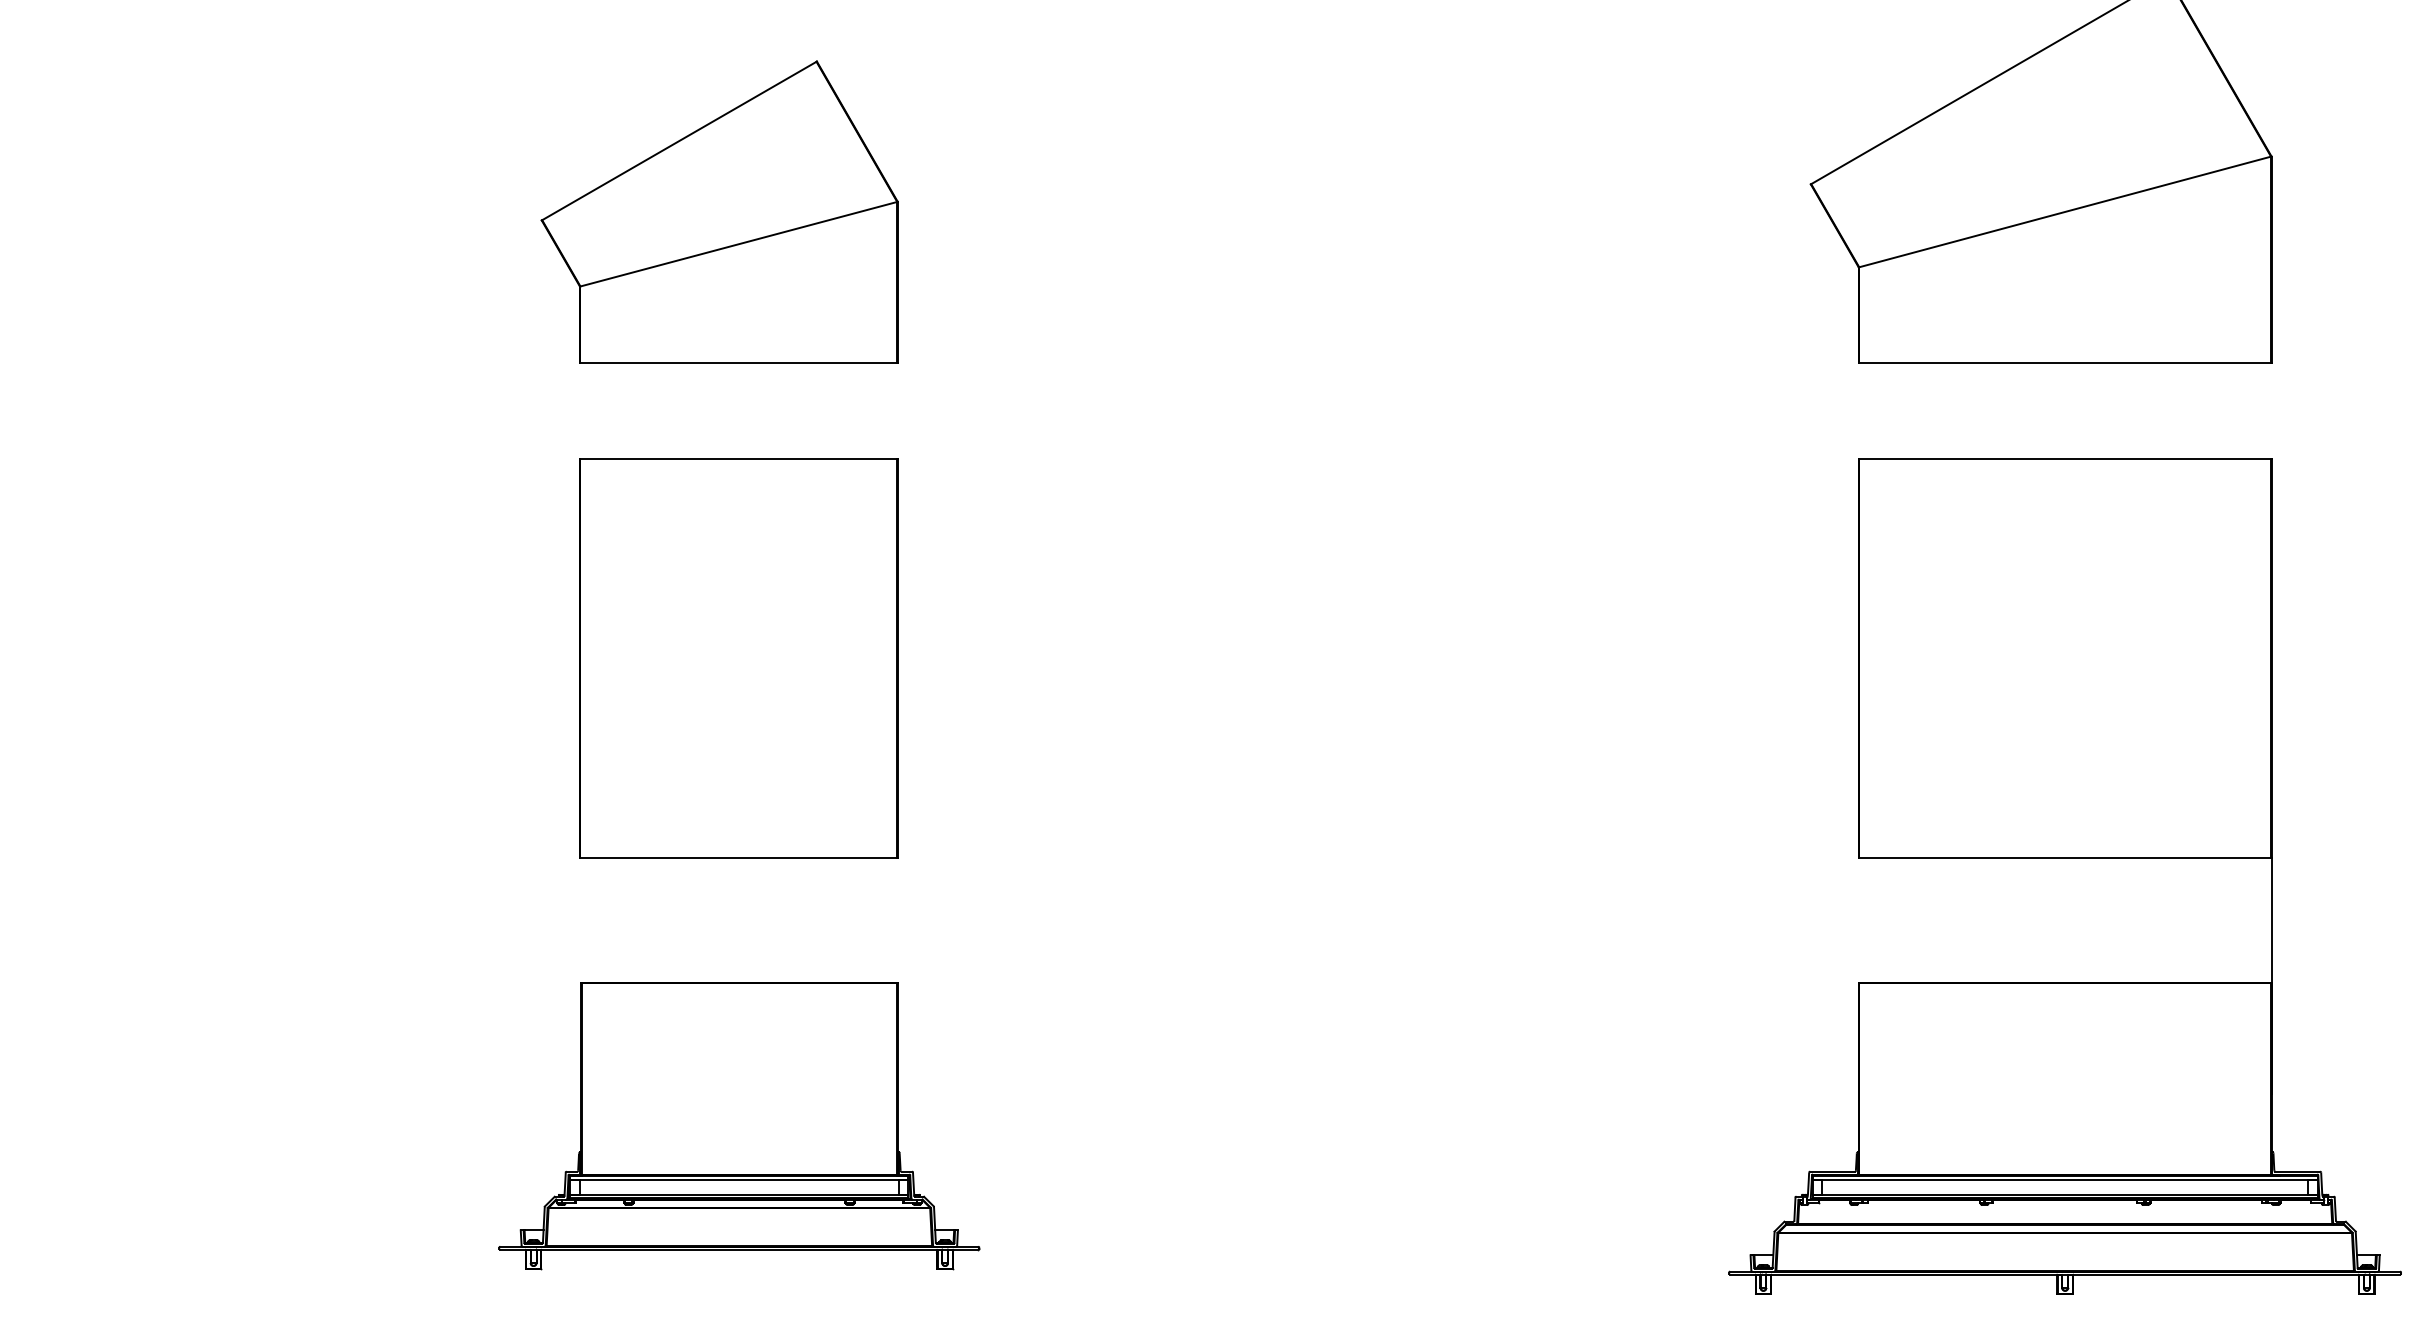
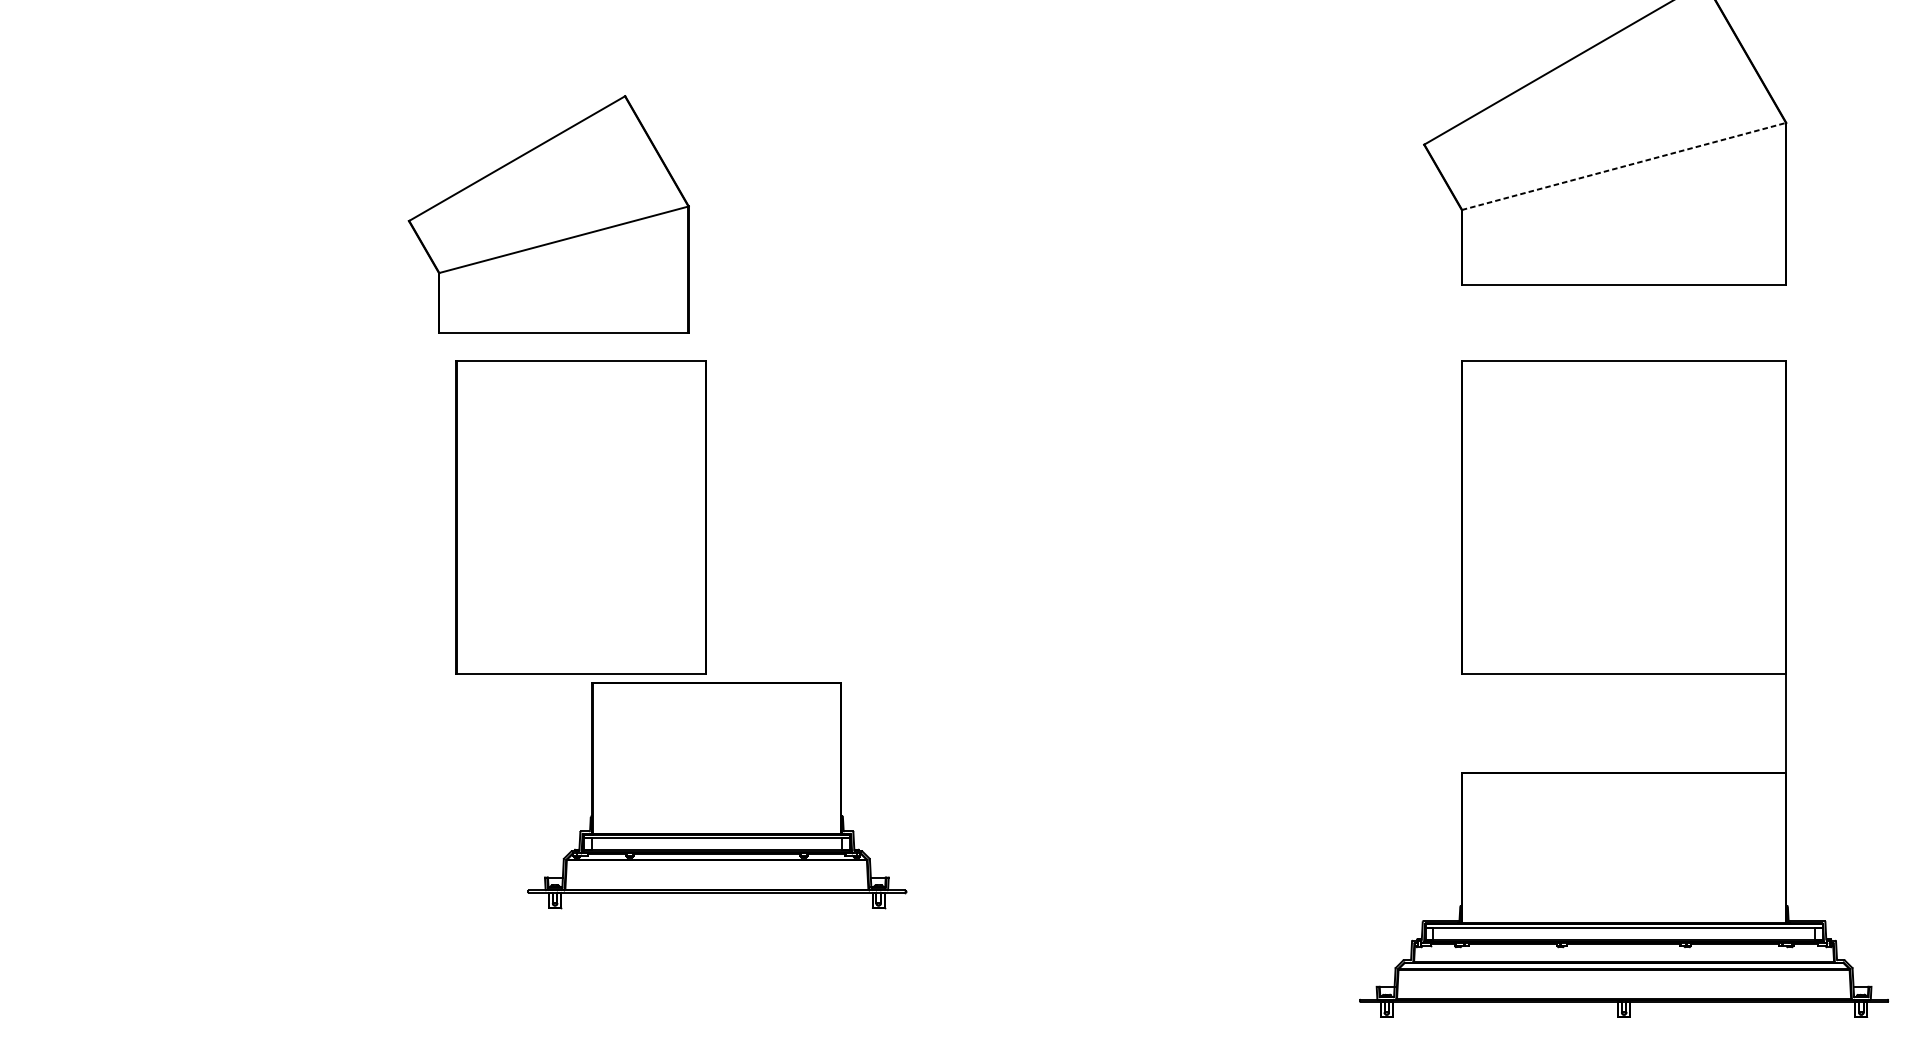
part: (719, 211) -> (548, 214), moved
line: (2065, 211) -> (1624, 166), solid -> dashed
part: (739, 1126) -> (716, 795), moved

